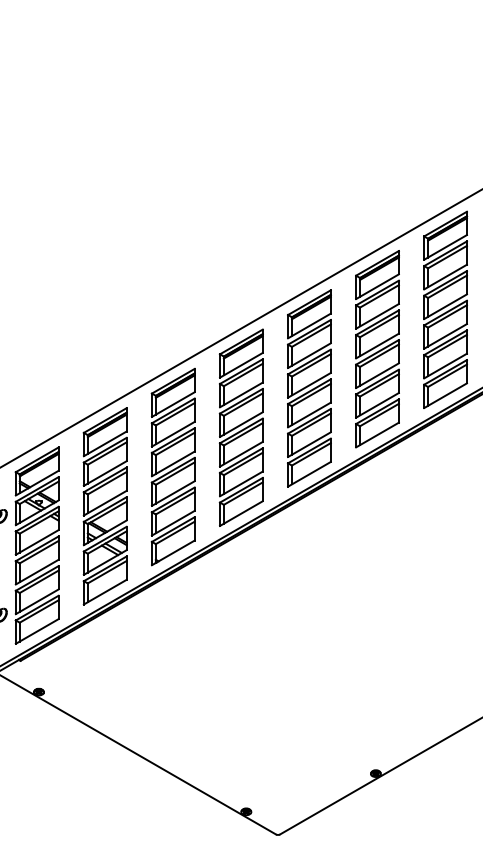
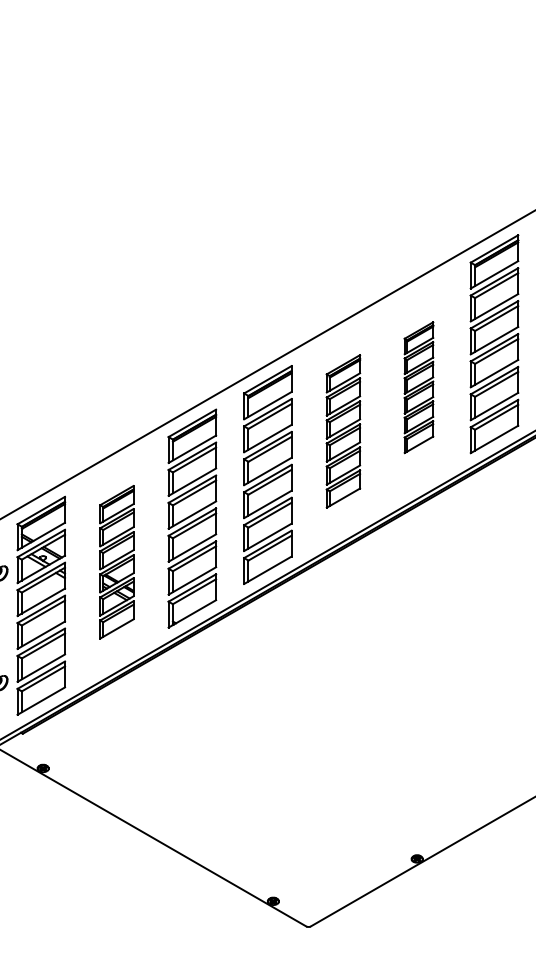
part: (377, 348) -> (418, 387), size x0.6
part: (309, 388) -> (343, 431), size x0.7
part: (105, 506) -> (116, 562), size x0.7

